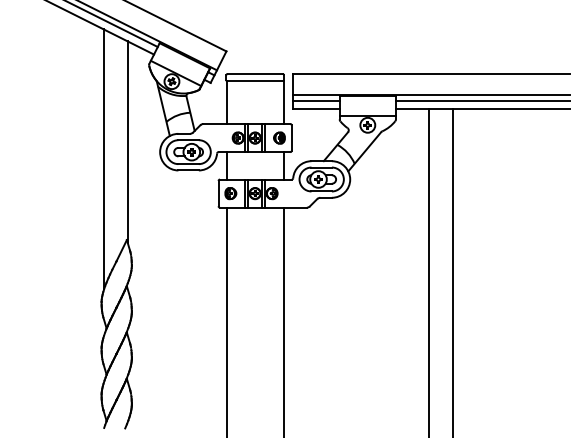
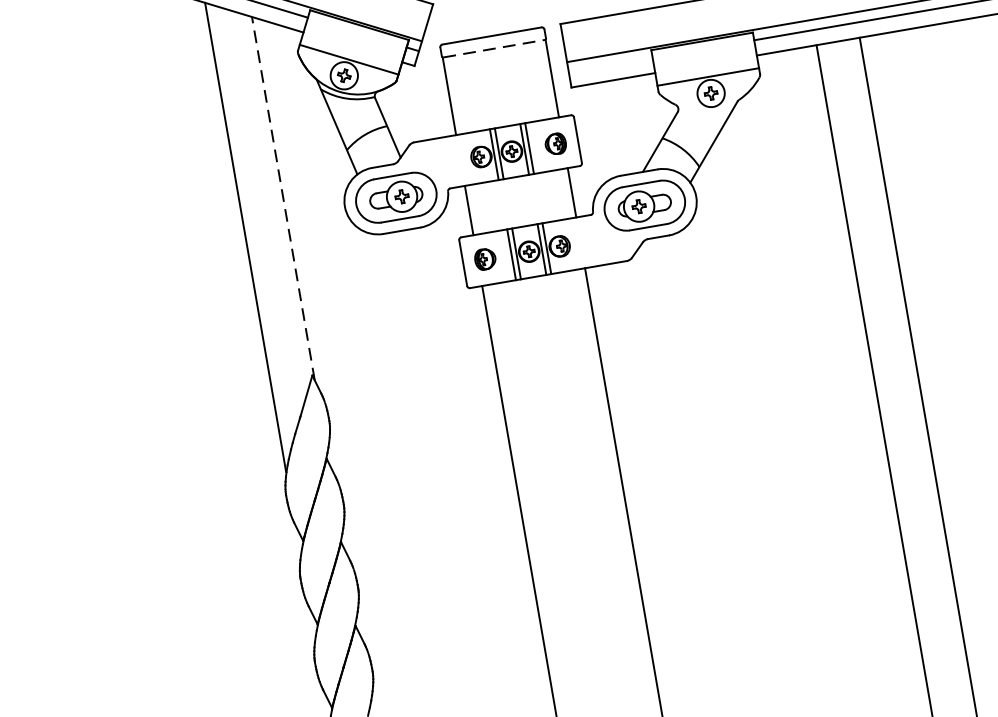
line: (255, 81) -> (494, 49), solid -> dashed
line: (316, 100) -> (610, 64), removed
line: (127, 142) -> (283, 199), solid -> dashed

